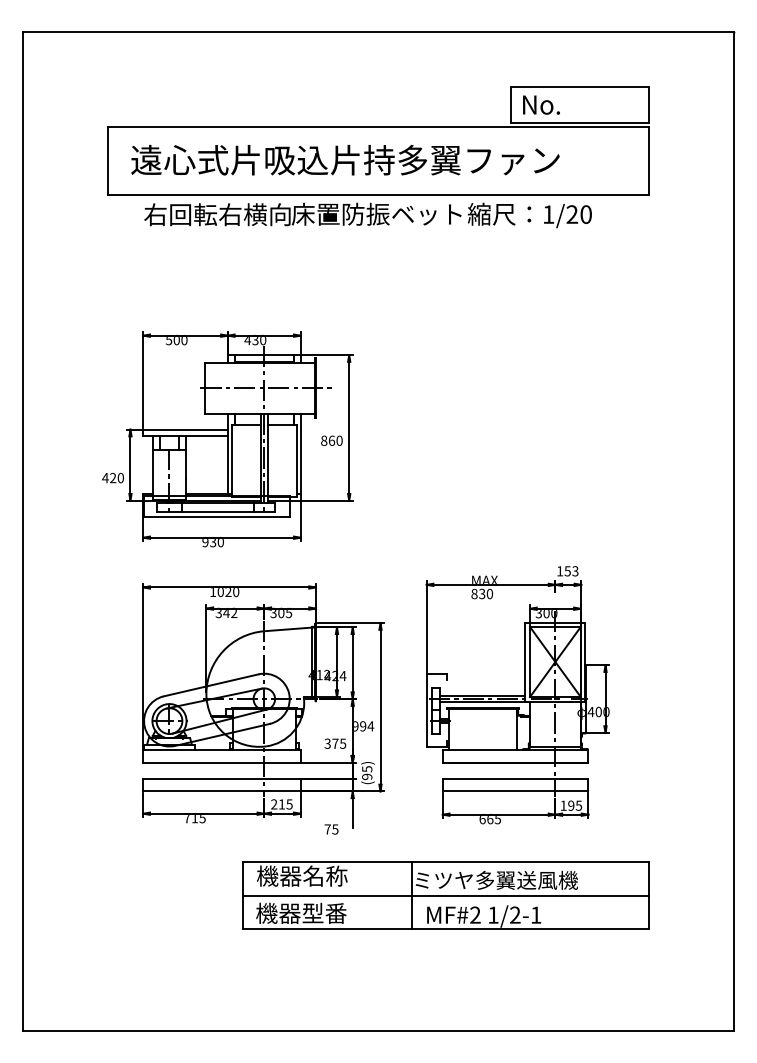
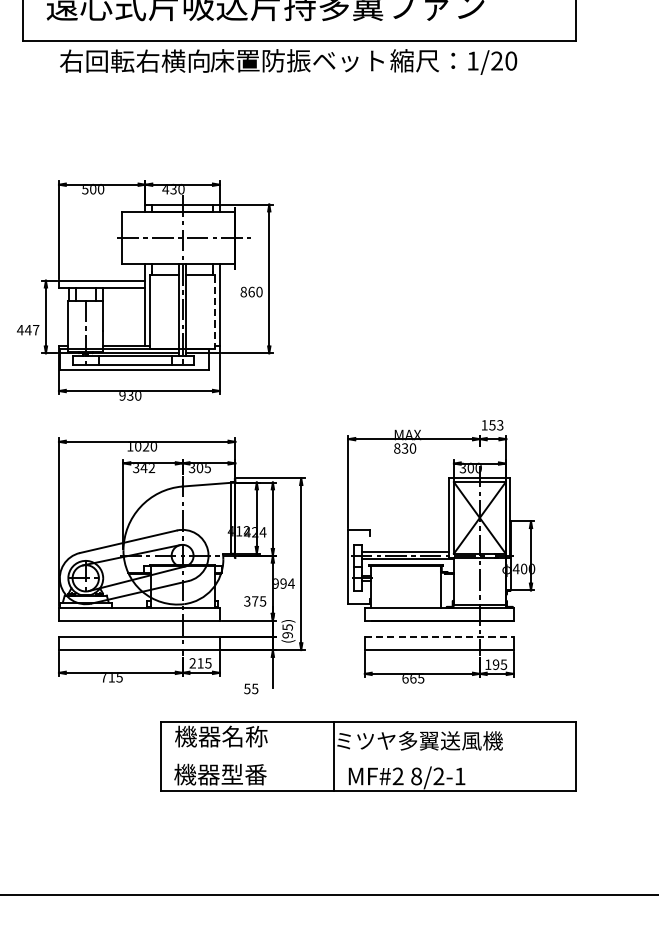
line: (296, 460) -> (215, 312), solid -> dashed
text: (116, 477) -> (31, 329), 420 -> 447
line: (515, 778) -> (439, 636), solid -> dashed
text: (327, 829) -> (247, 688), 75 -> 55
line: (446, 895) -> (368, 756), removed
text: (493, 914) -> (416, 775), 1/2-1 -> 8/2-1

